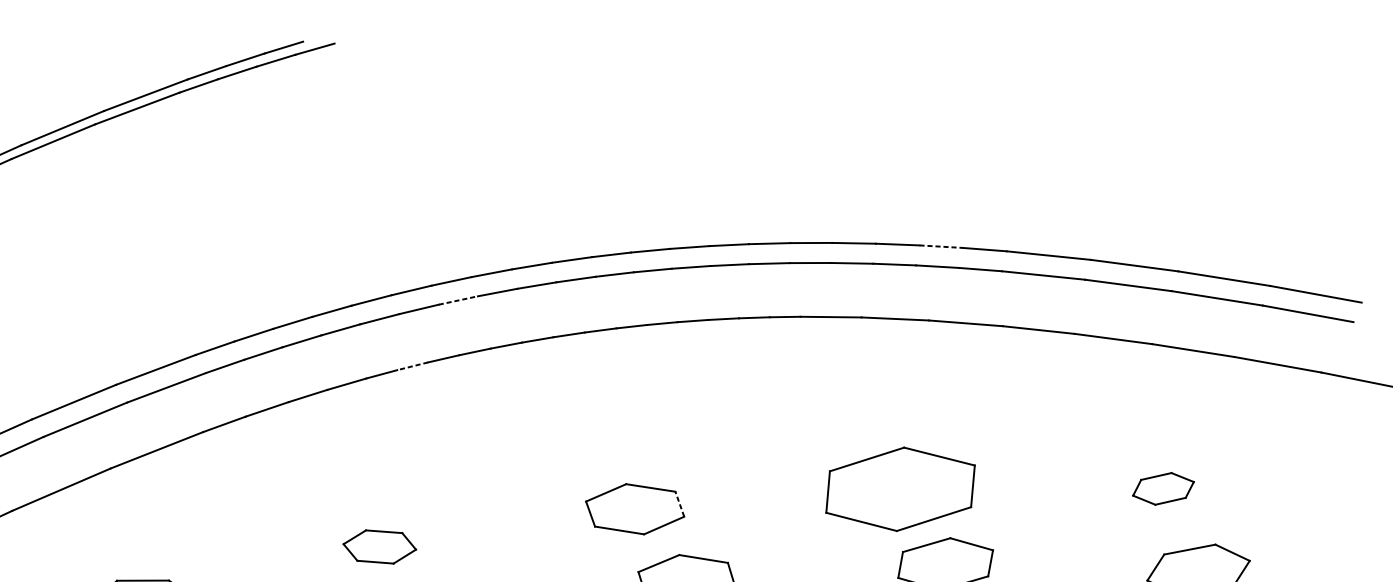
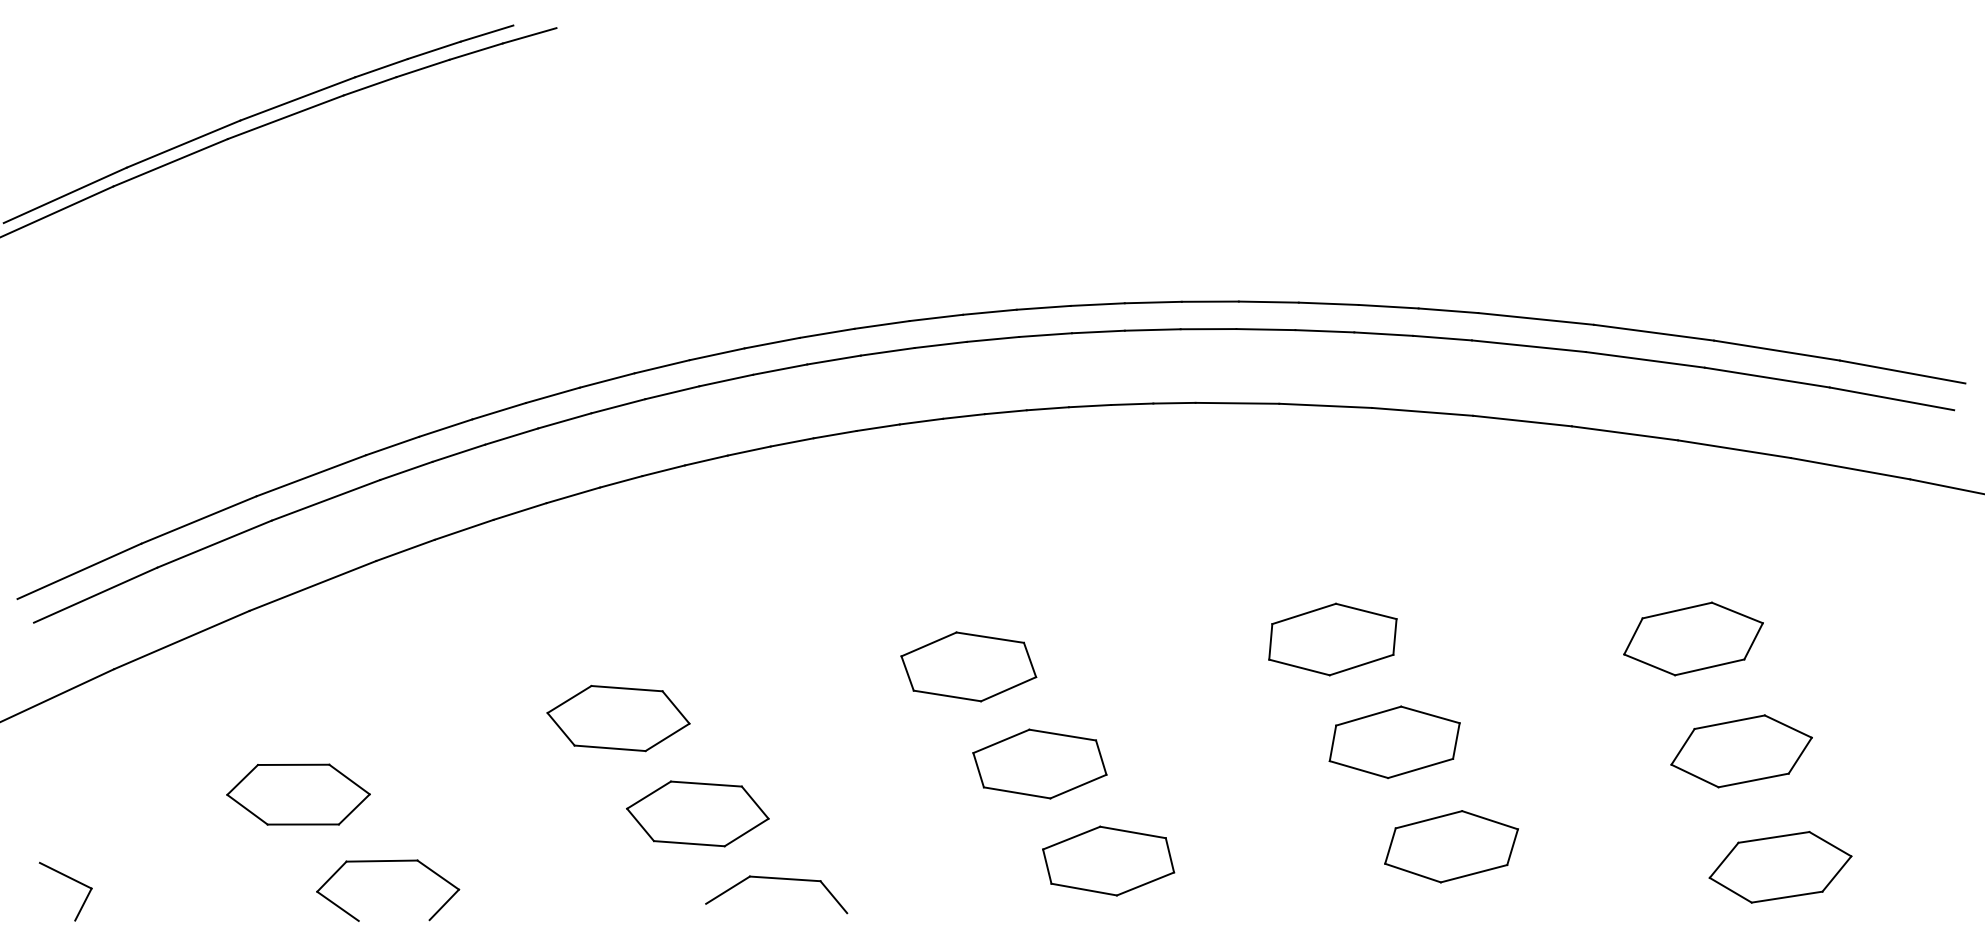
line: (941, 246) -> (1388, 306), dashed -> solid
line: (458, 300) -> (726, 380), dashed -> solid
line: (412, 366) -> (663, 470), dashed -> solid
part: (1163, 488) -> (1693, 638), size x1.67
part: (900, 489) -> (1332, 639), size x0.62
line: (679, 503) -> (1029, 659), dashed -> solid
part: (379, 546) -> (618, 718), size x1.43

